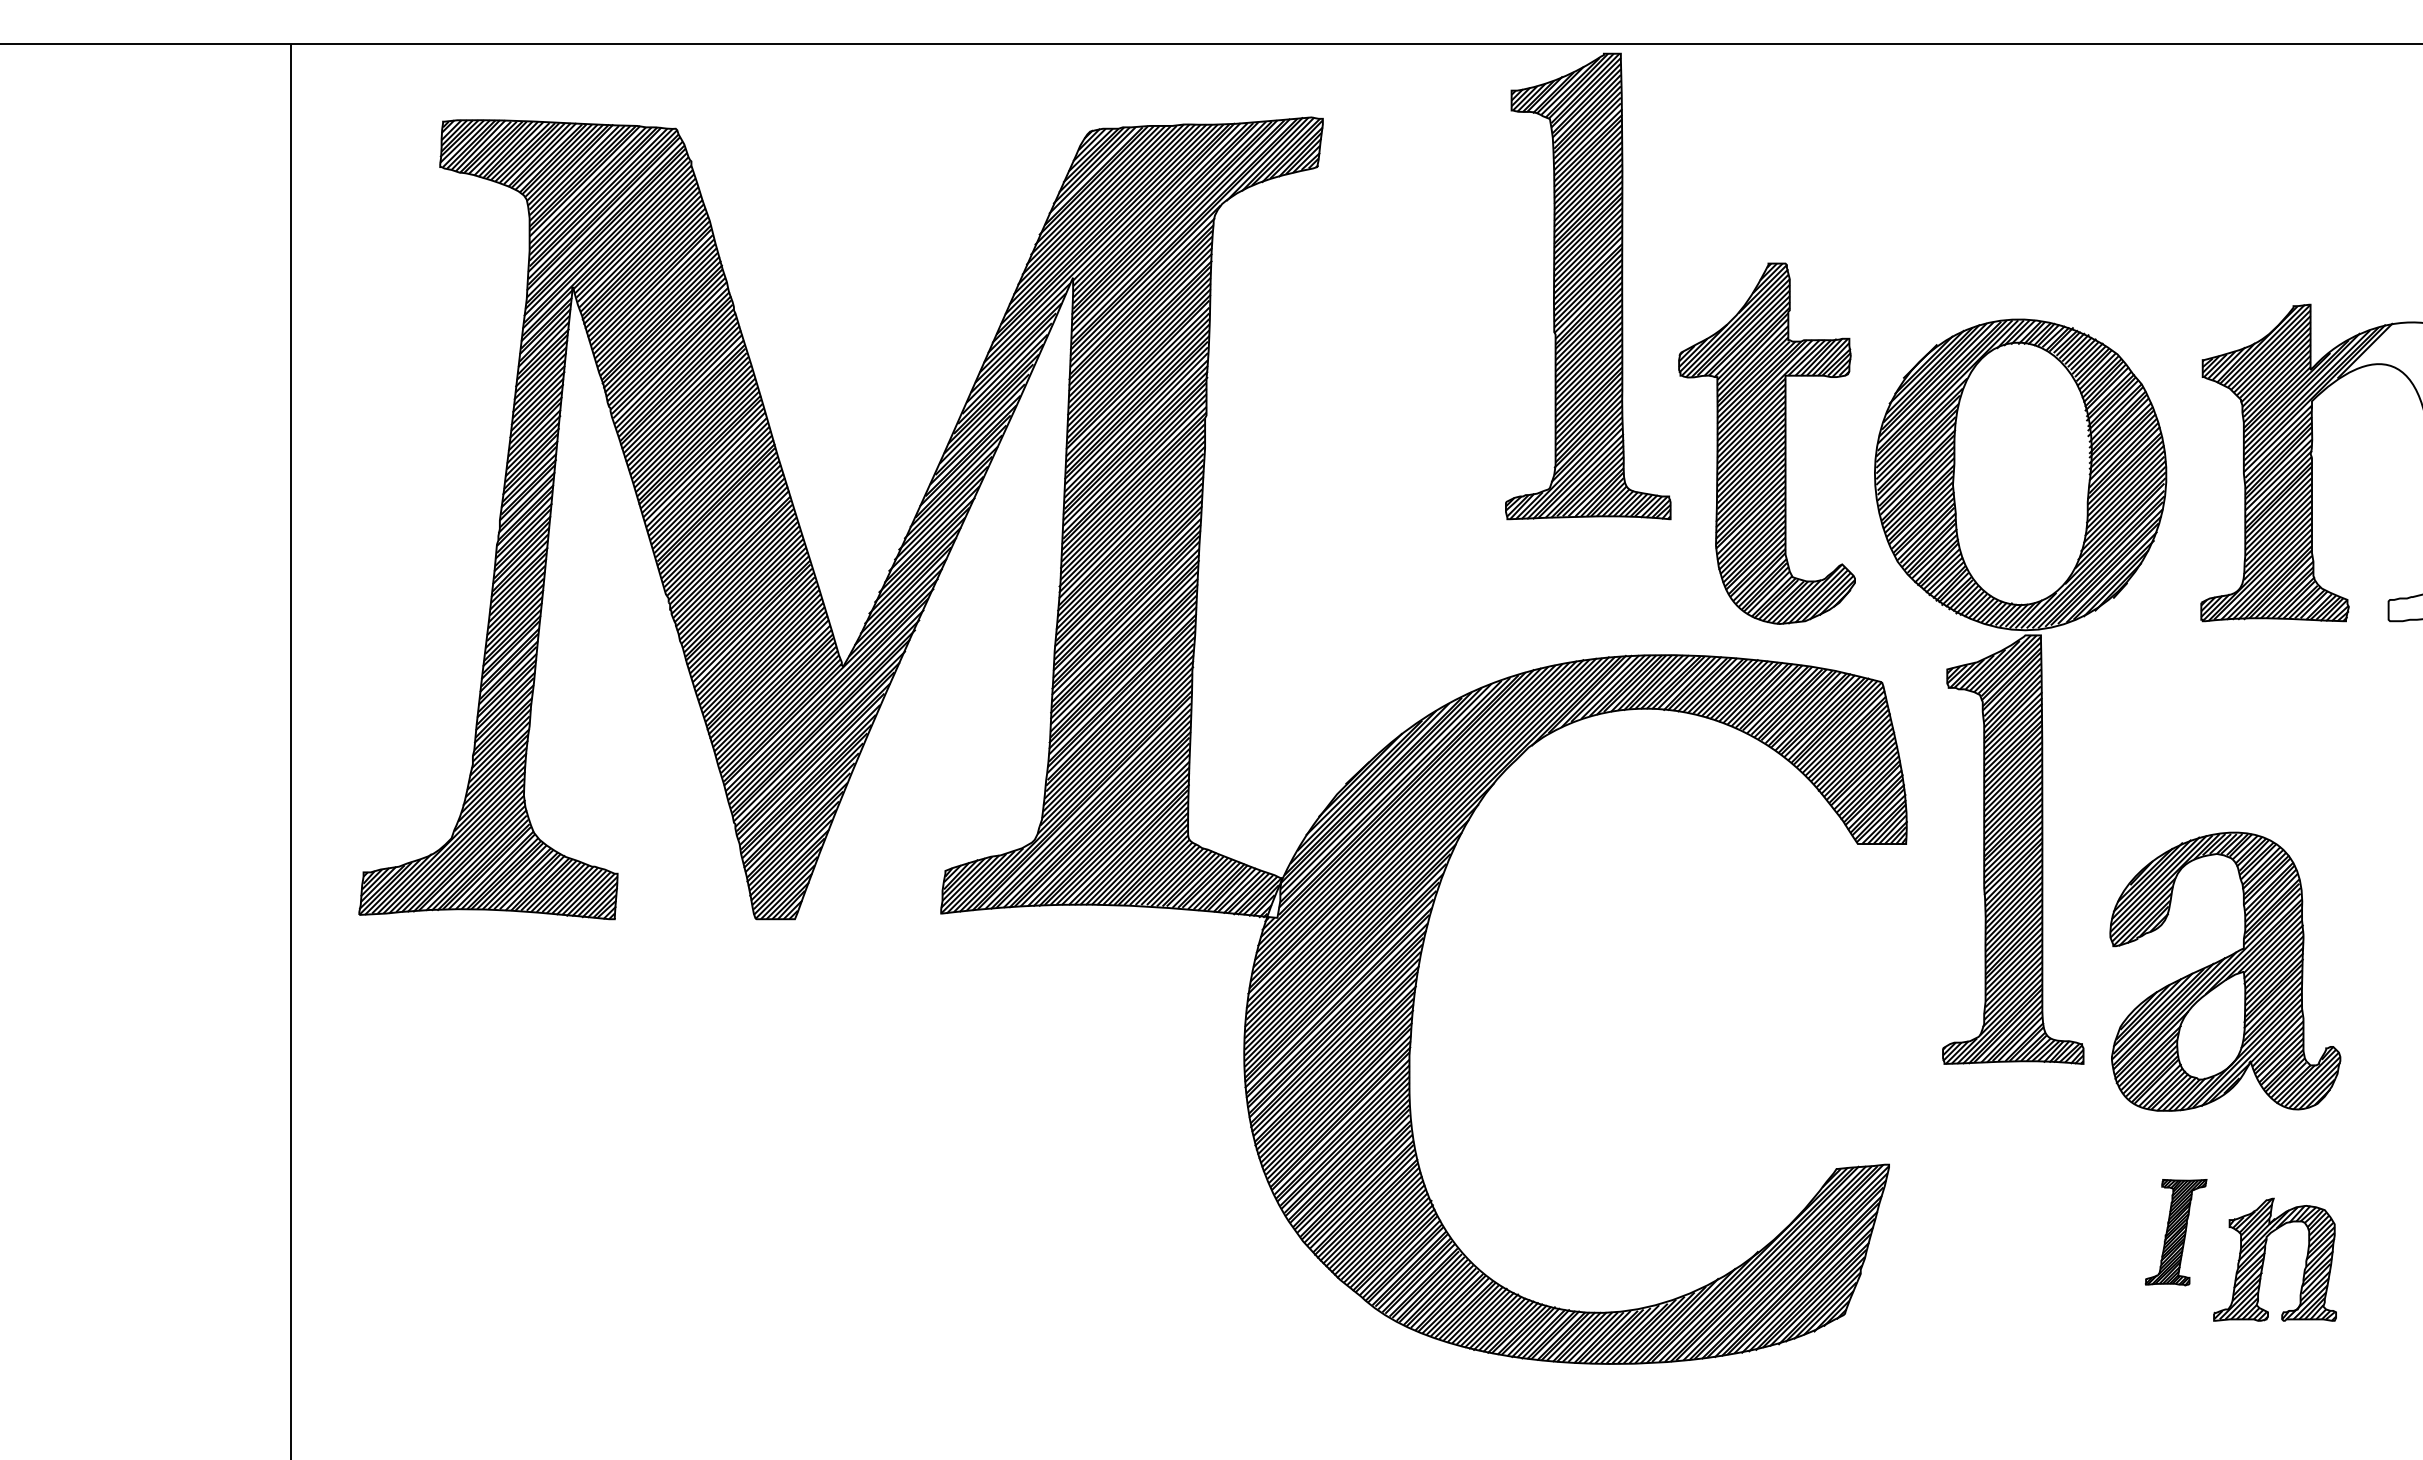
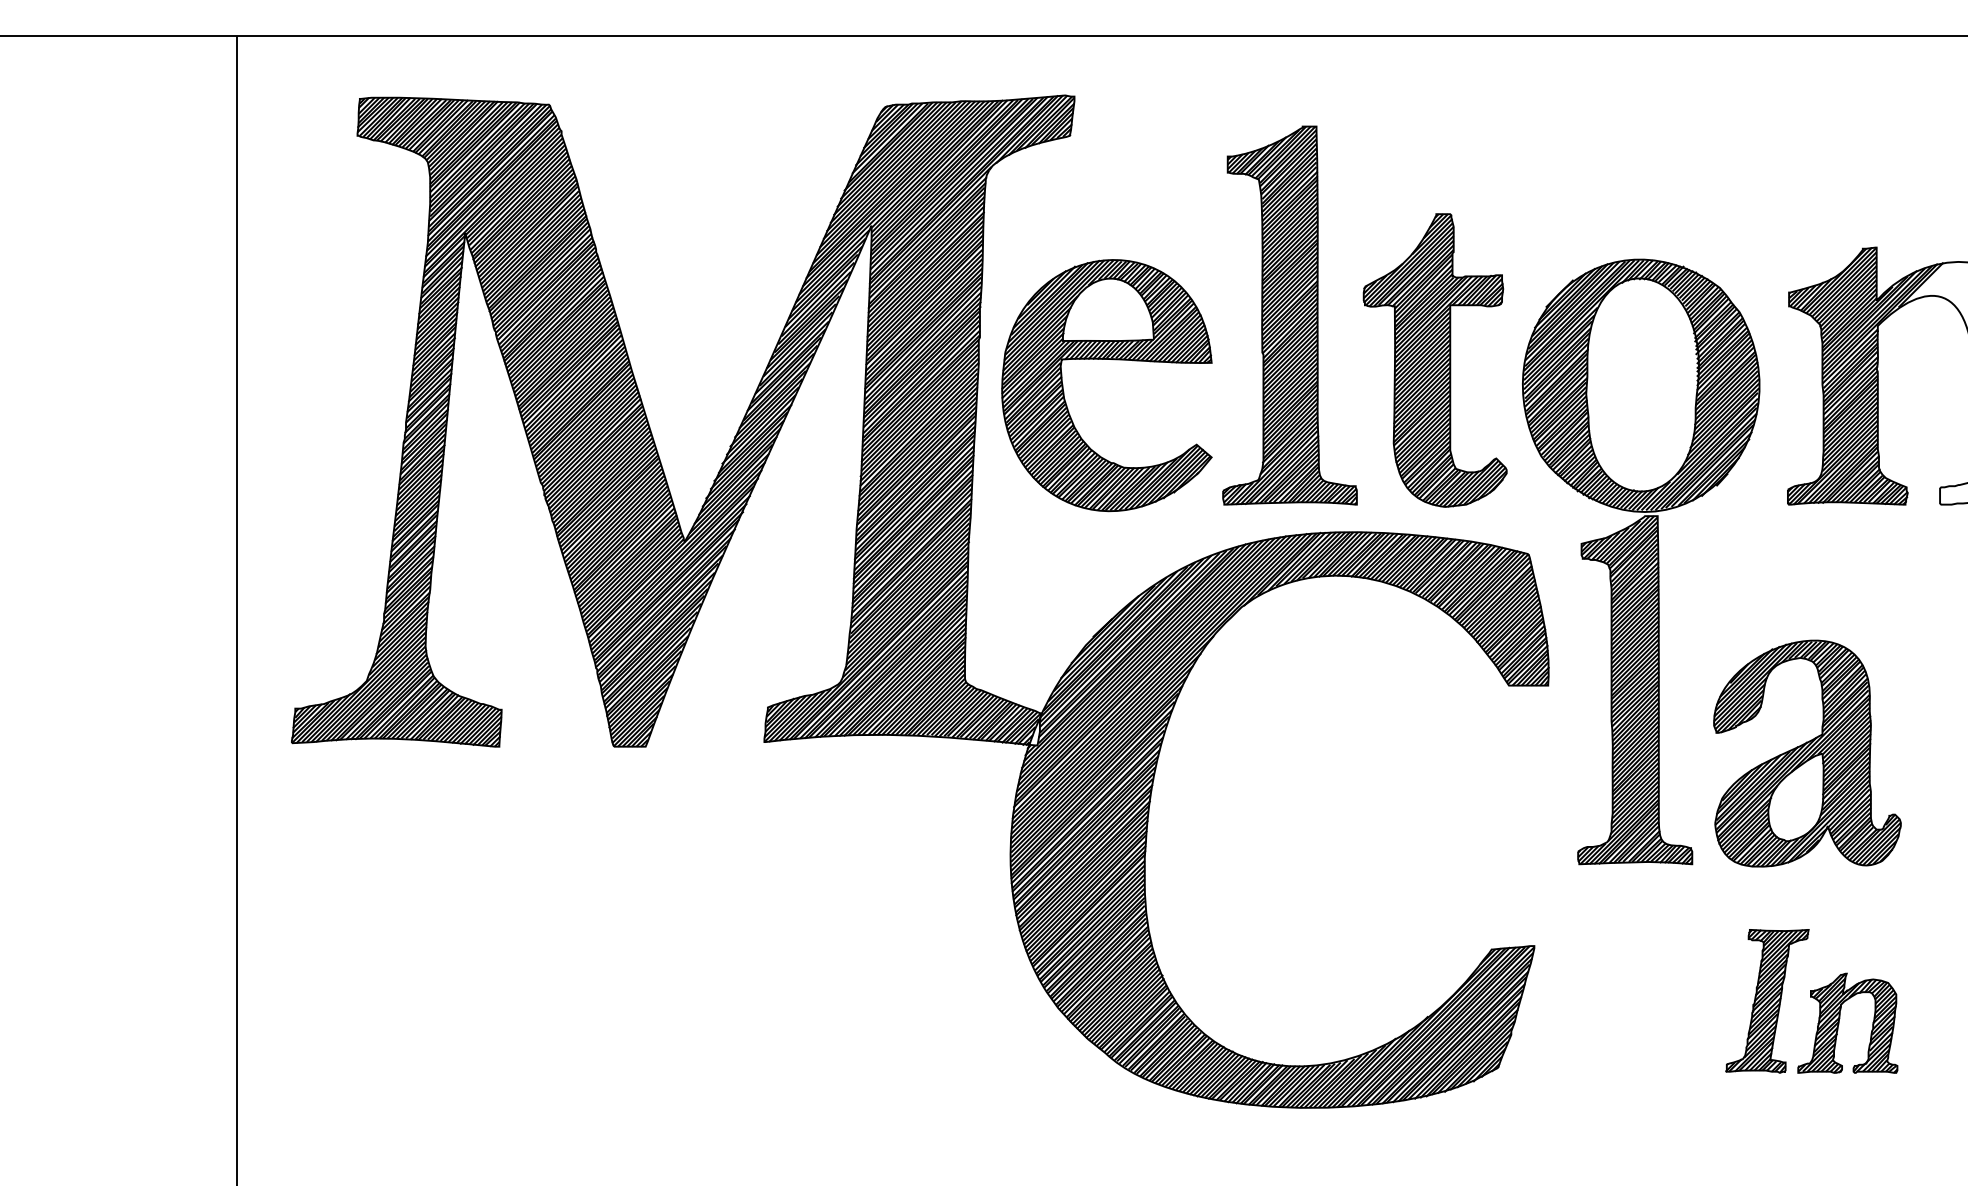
part: (1588, 286) -> (1290, 315), moved
part: (1362, 442) -> (1106, 359), added
part: (2225, 971) -> (1807, 753), moved
part: (2175, 1232) -> (1766, 1001), size x1.67

